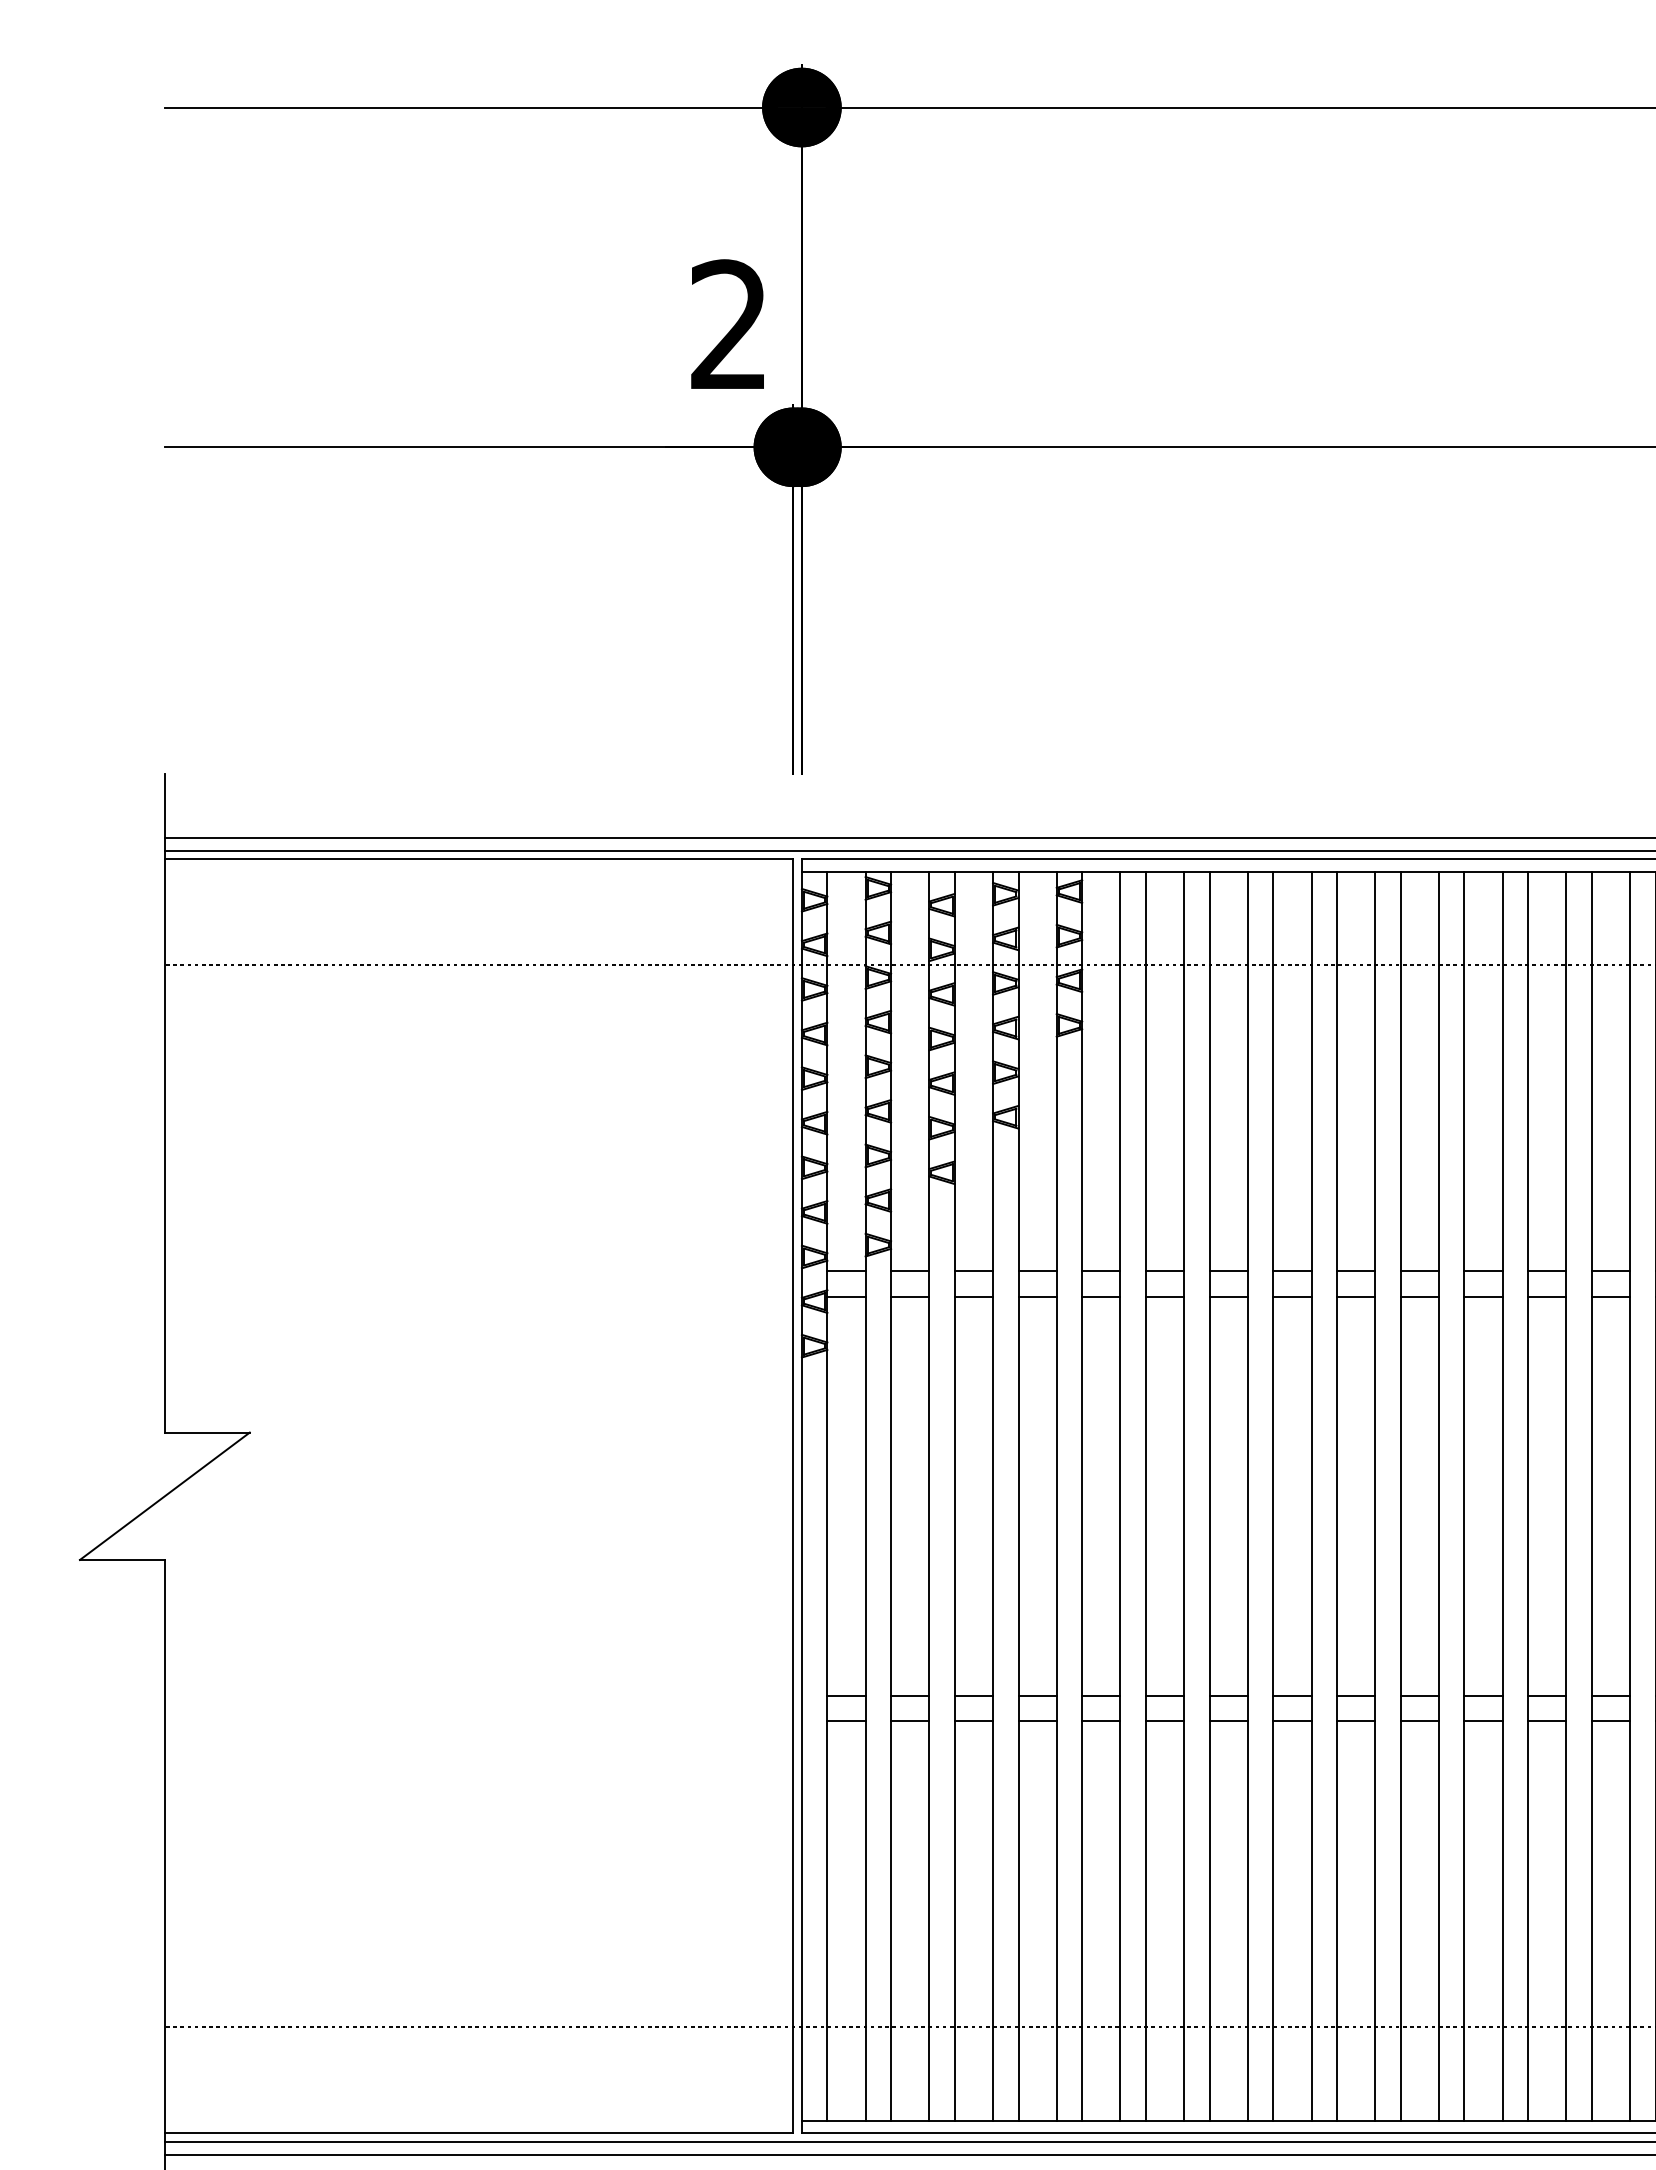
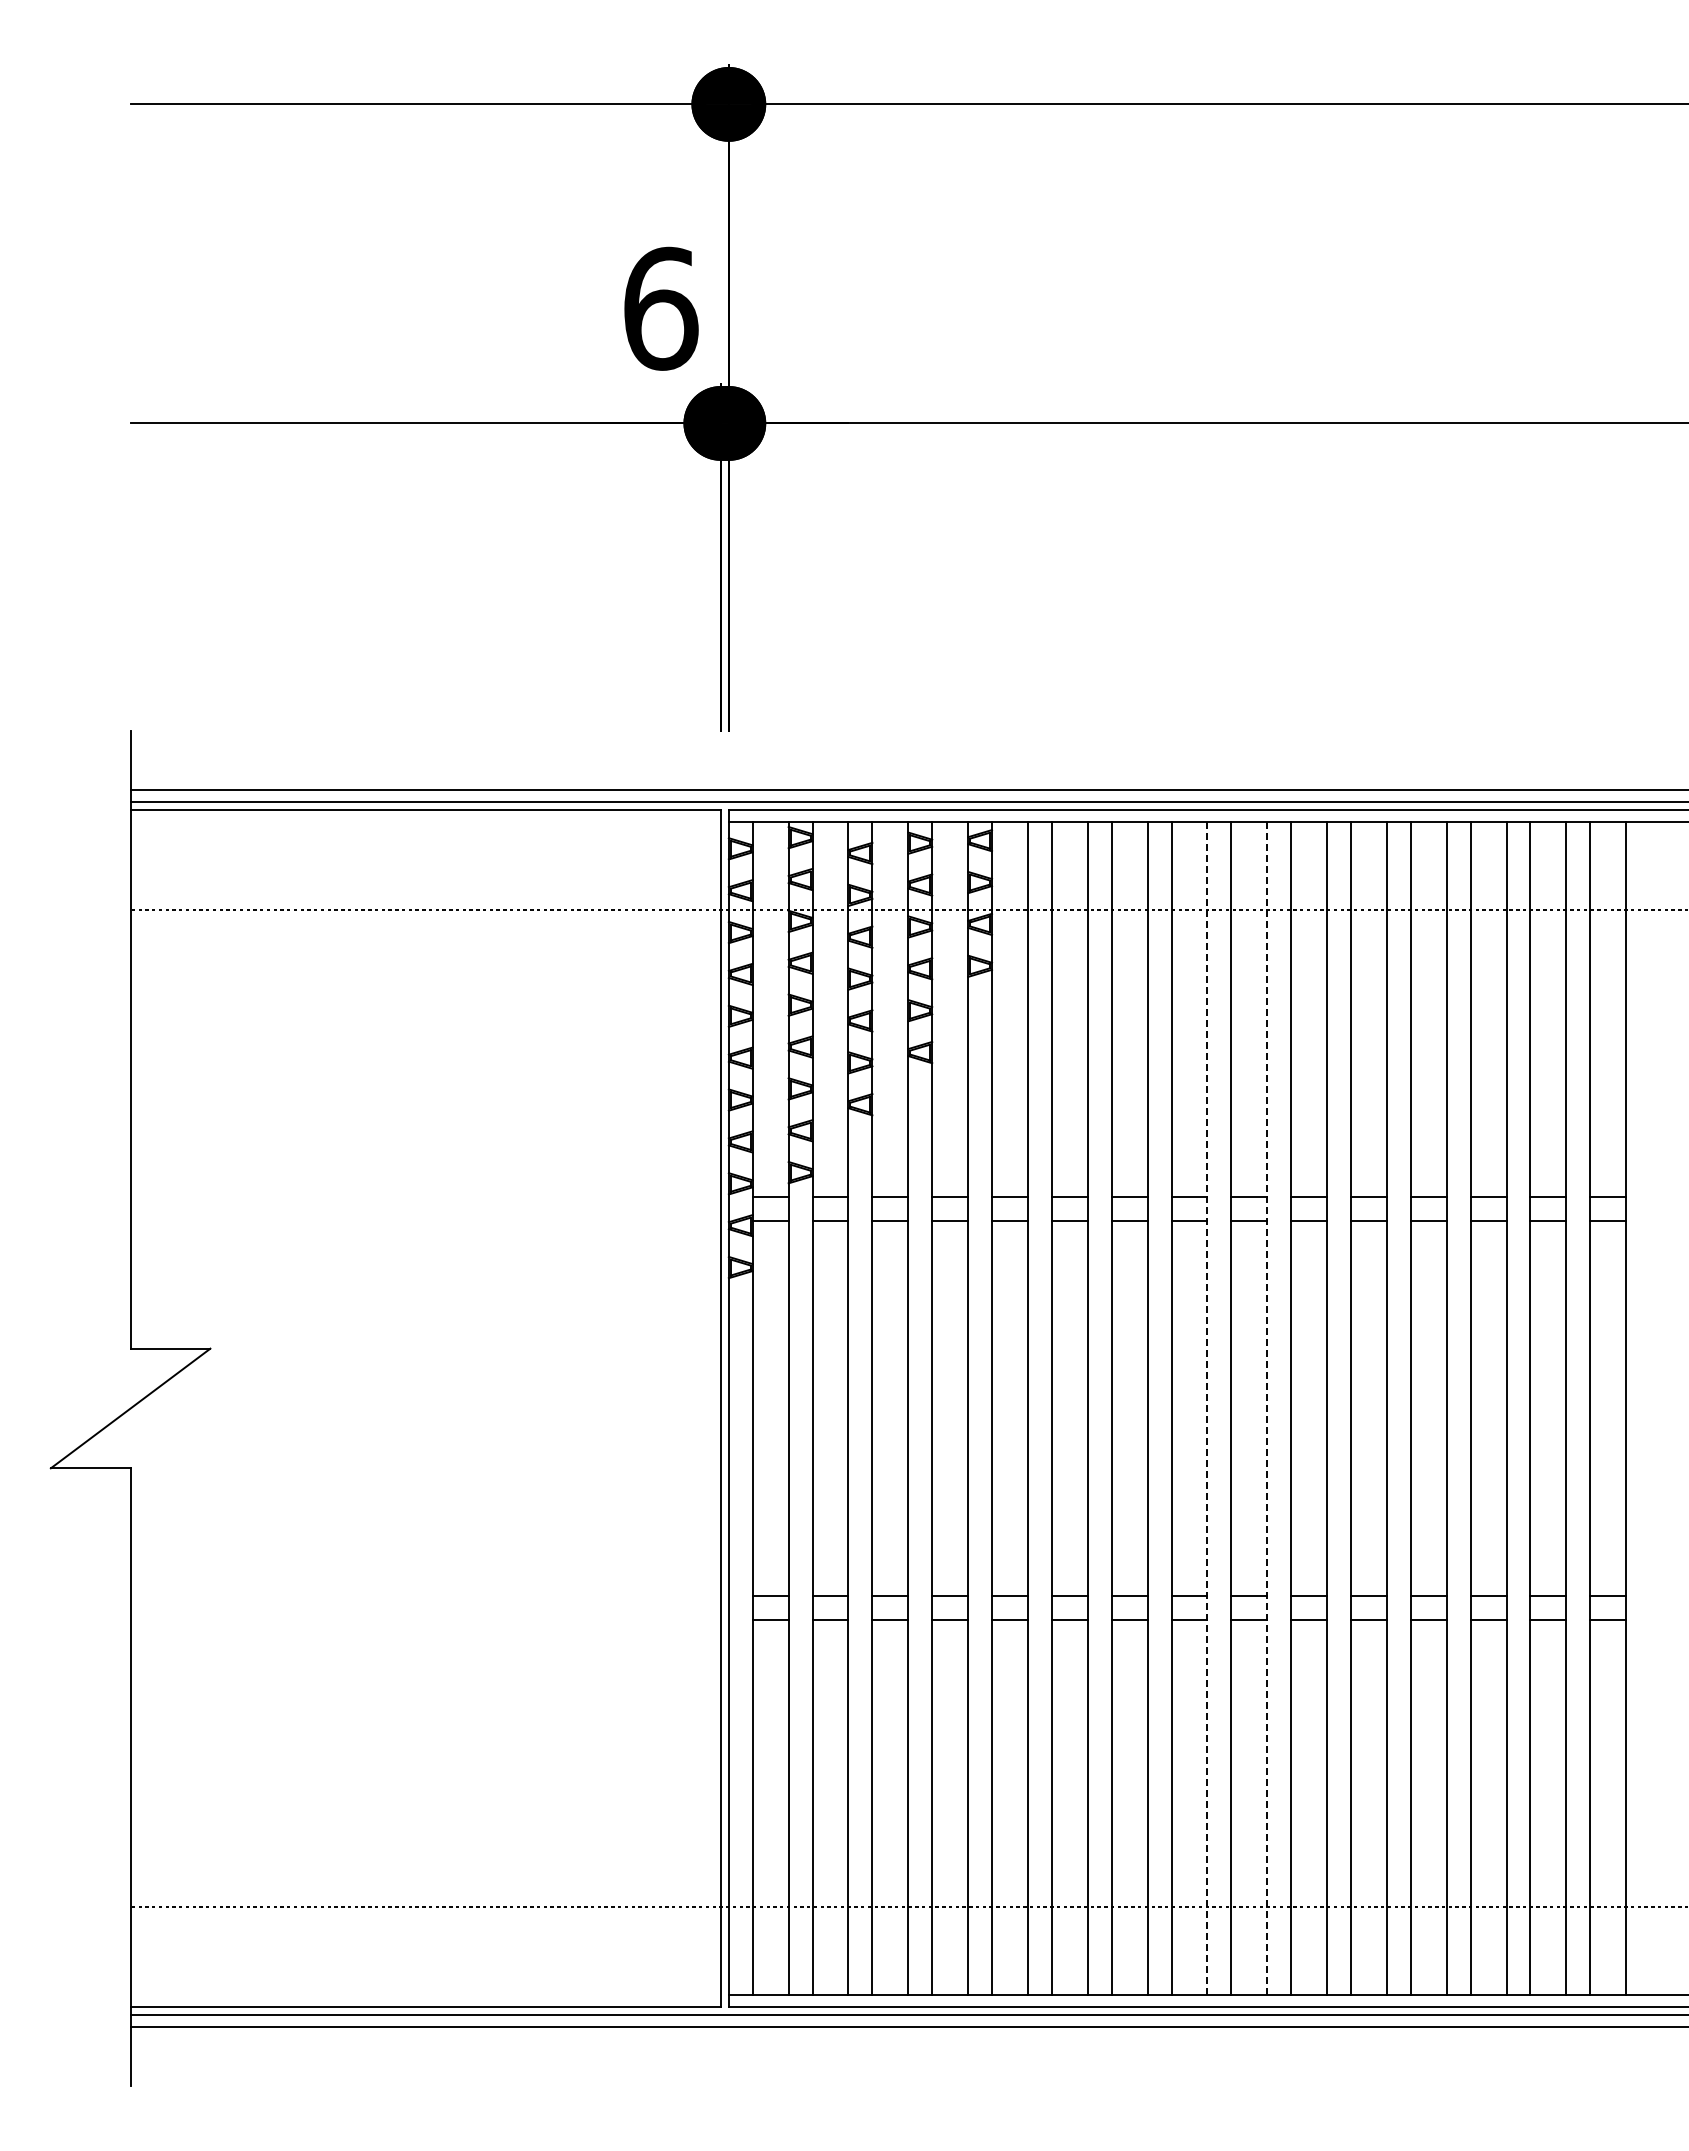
text: (730, 324) -> (661, 308), 2 -> 6
line: (1311, 1496) -> (1207, 1408), solid -> dashed
line: (1375, 1496) -> (1267, 1408), solid -> dashed

